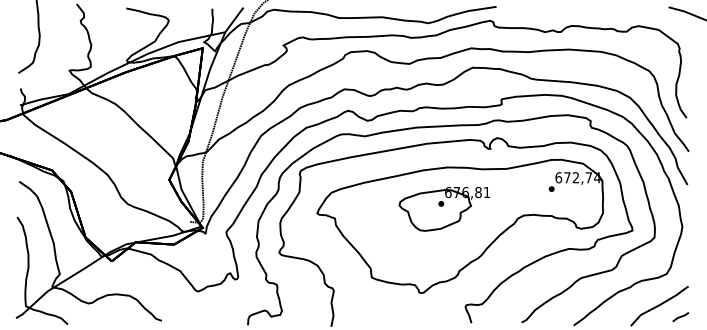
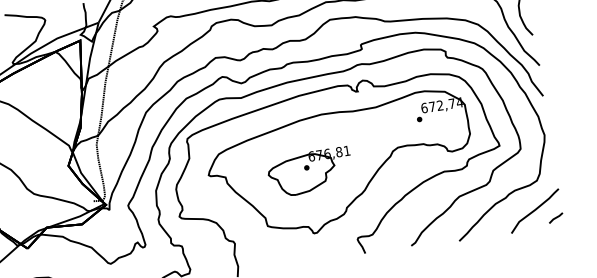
part: (444, 208) -> (310, 171), moved

